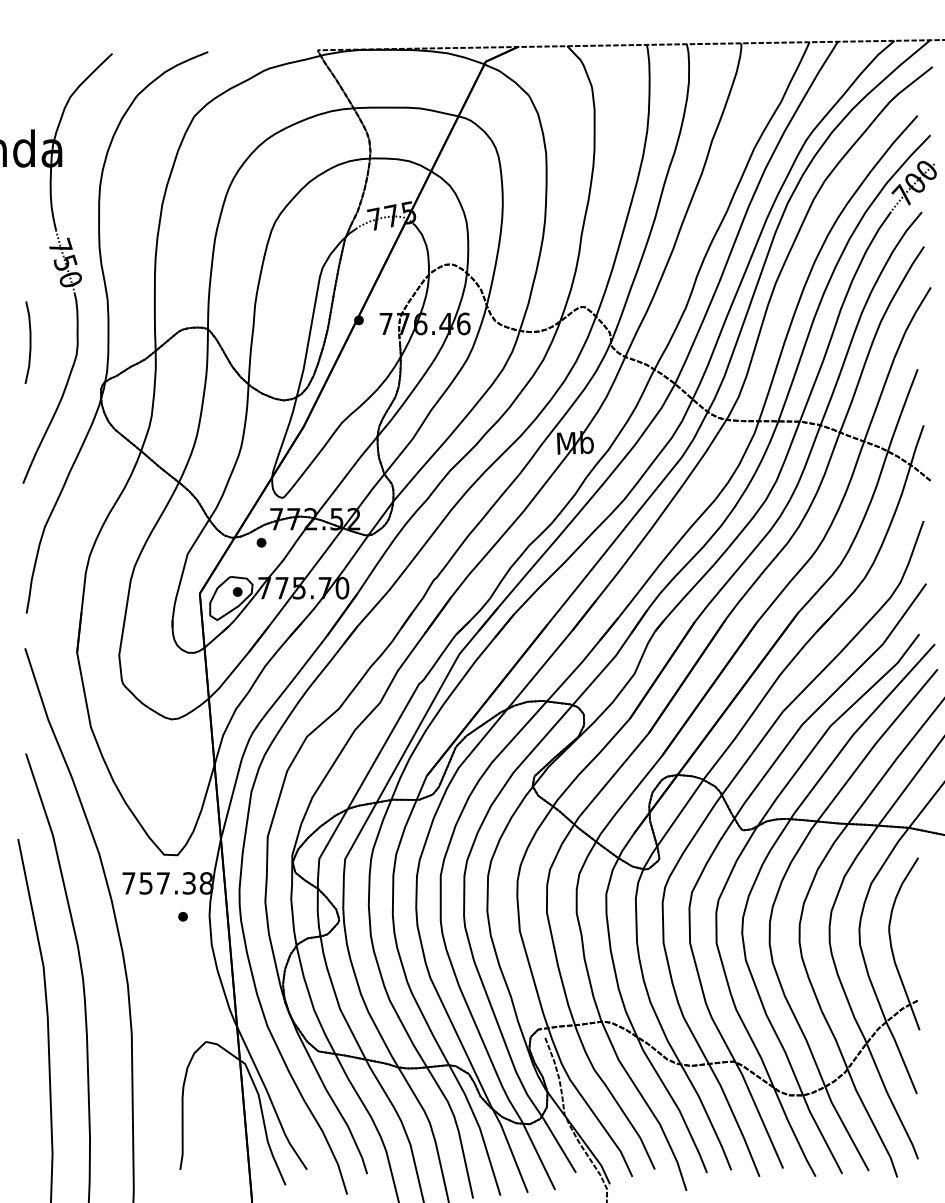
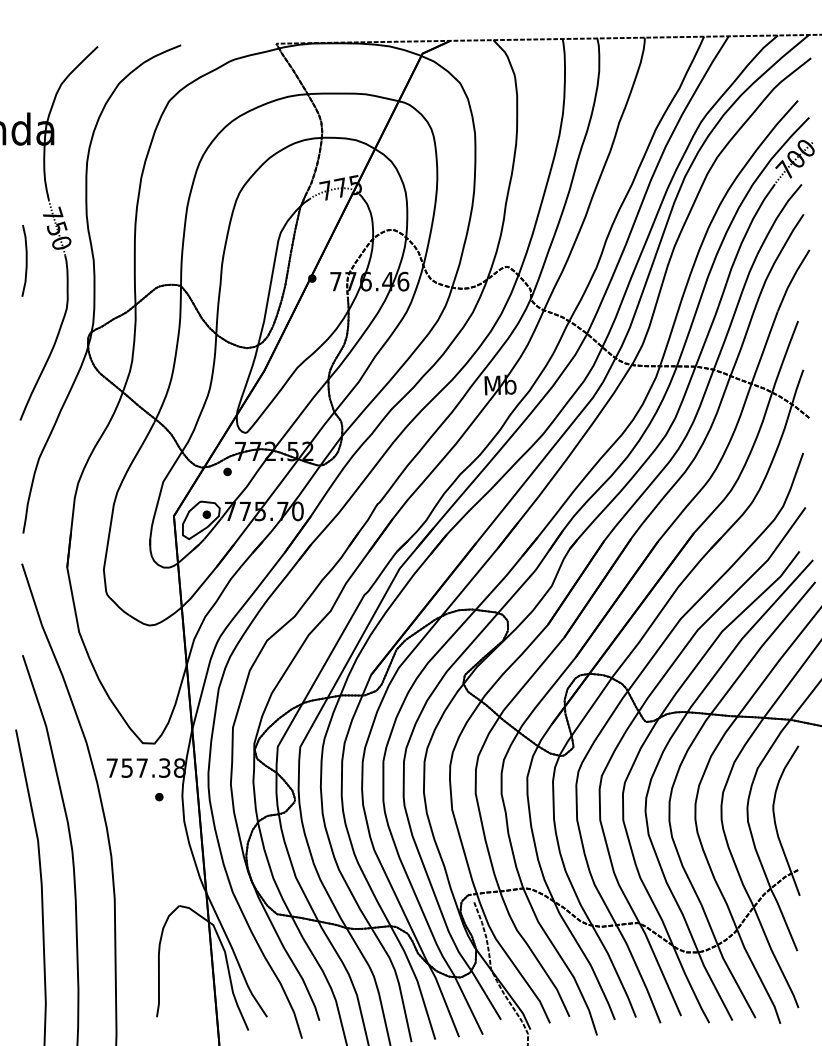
curve: (29, 342) -> (25, 260), moved

